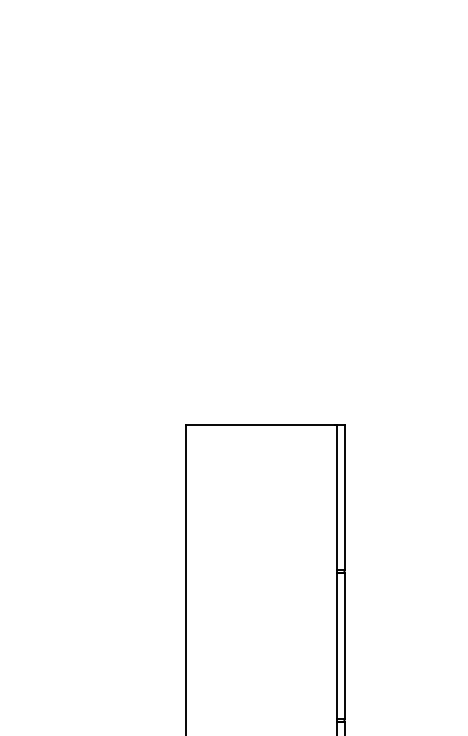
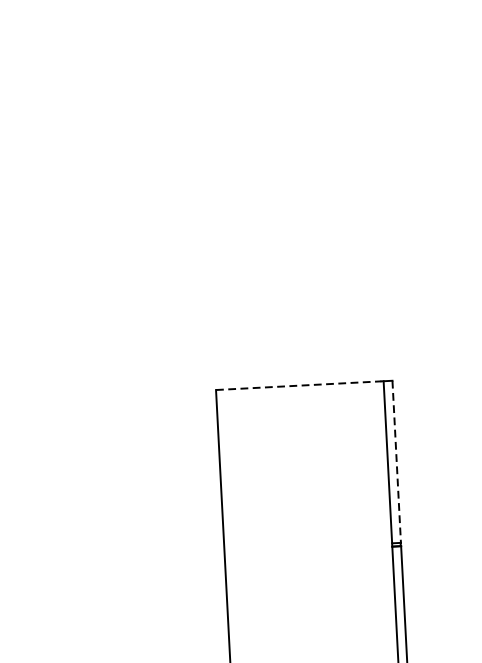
line: (260, 424) -> (298, 385), solid -> dashed
line: (344, 497) -> (396, 461), solid -> dashed

